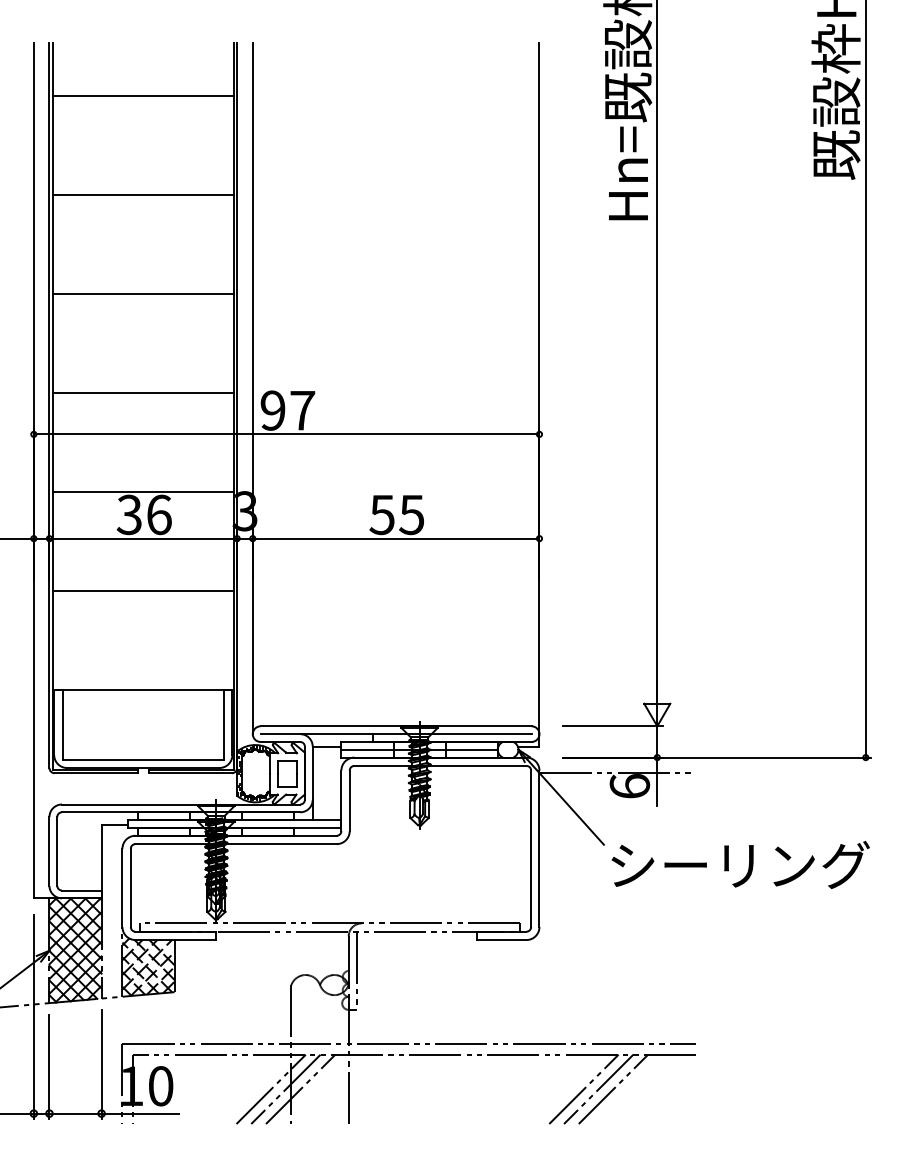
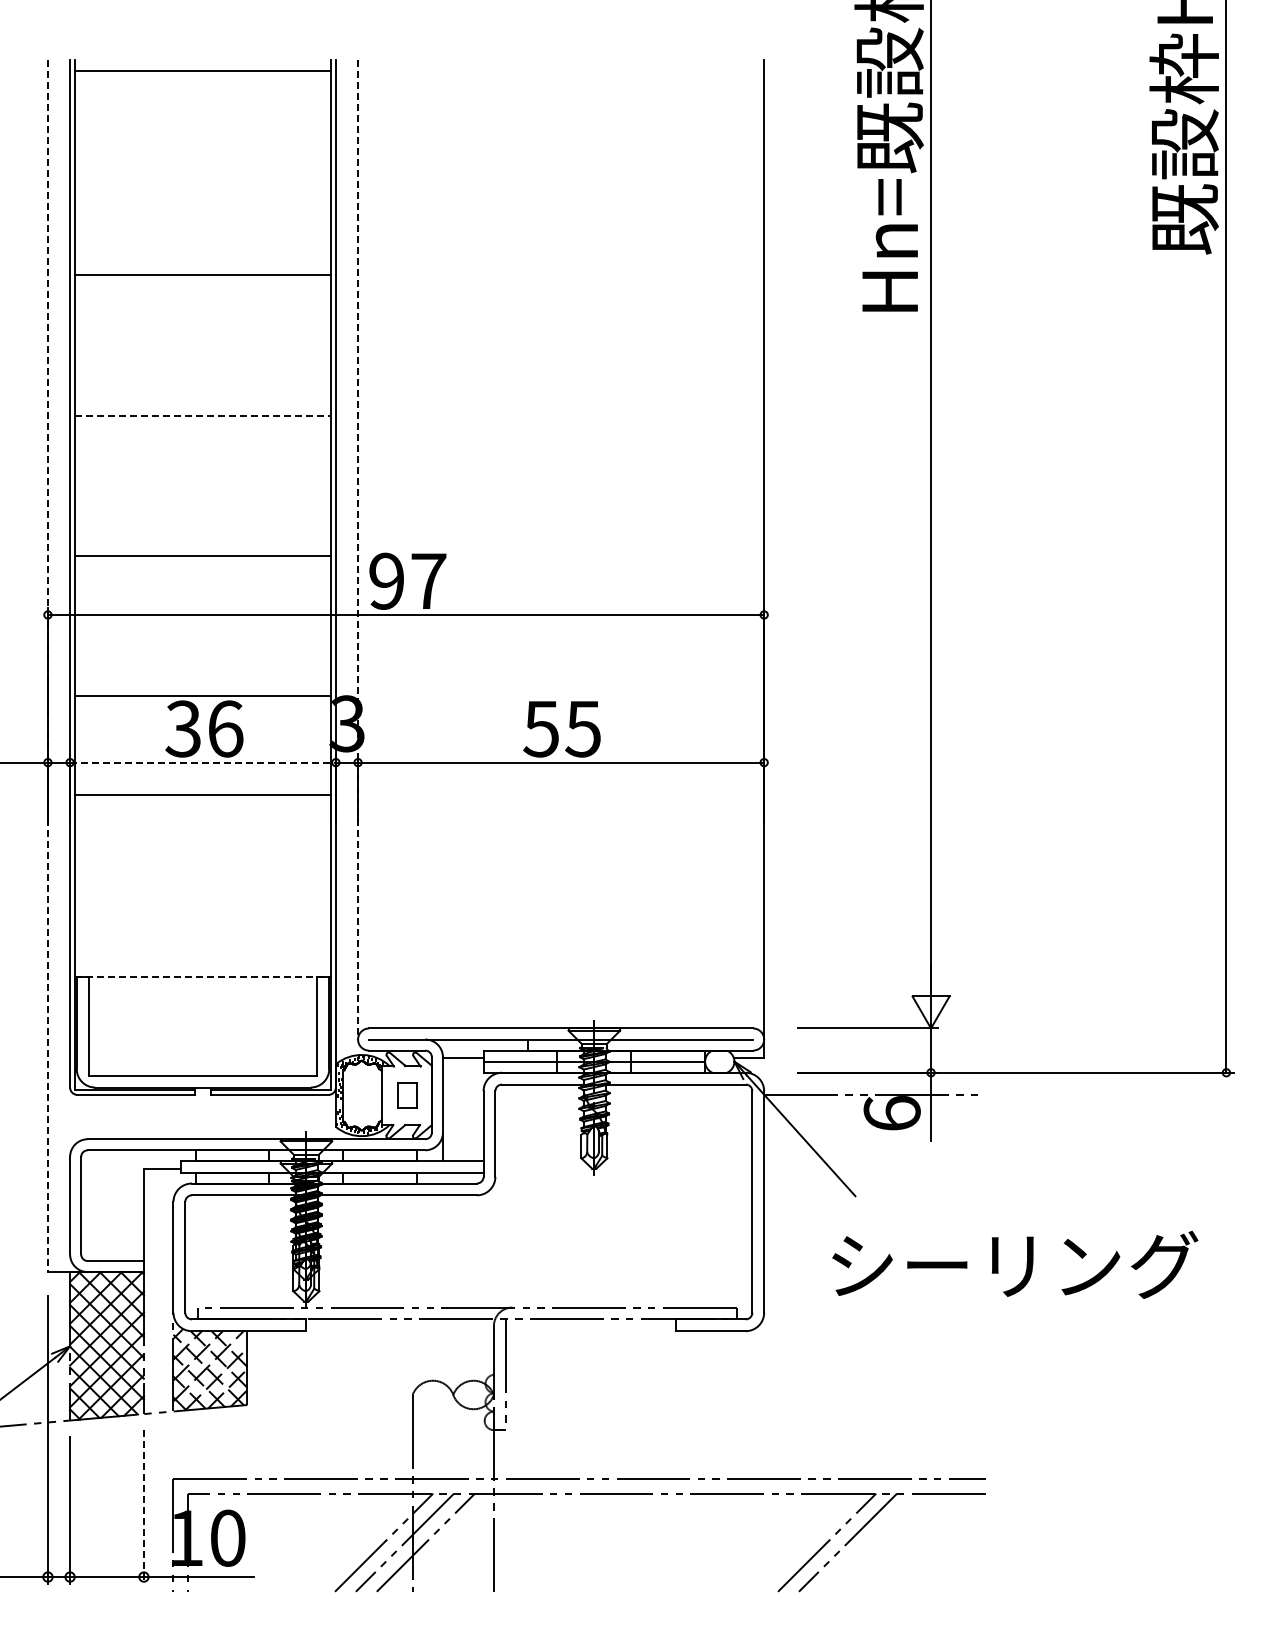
line: (142, 95) -> (202, 71), moved
line: (143, 293) -> (203, 415), solid -> dashed
line: (253, 388) -> (358, 549), solid -> dashed
line: (33, 470) -> (47, 666), solid -> dashed
line: (143, 538) -> (203, 762), solid -> dashed
line: (142, 590) -> (202, 795), moved
line: (143, 689) -> (203, 976), solid -> dashed
part: (287, 773) -> (407, 1095), size x0.7
text: (740, 864) -> (1015, 1264), moved
line: (101, 1064) -> (143, 1507), solid -> dashed
line: (613, 1089) -> (868, 1542), removed

